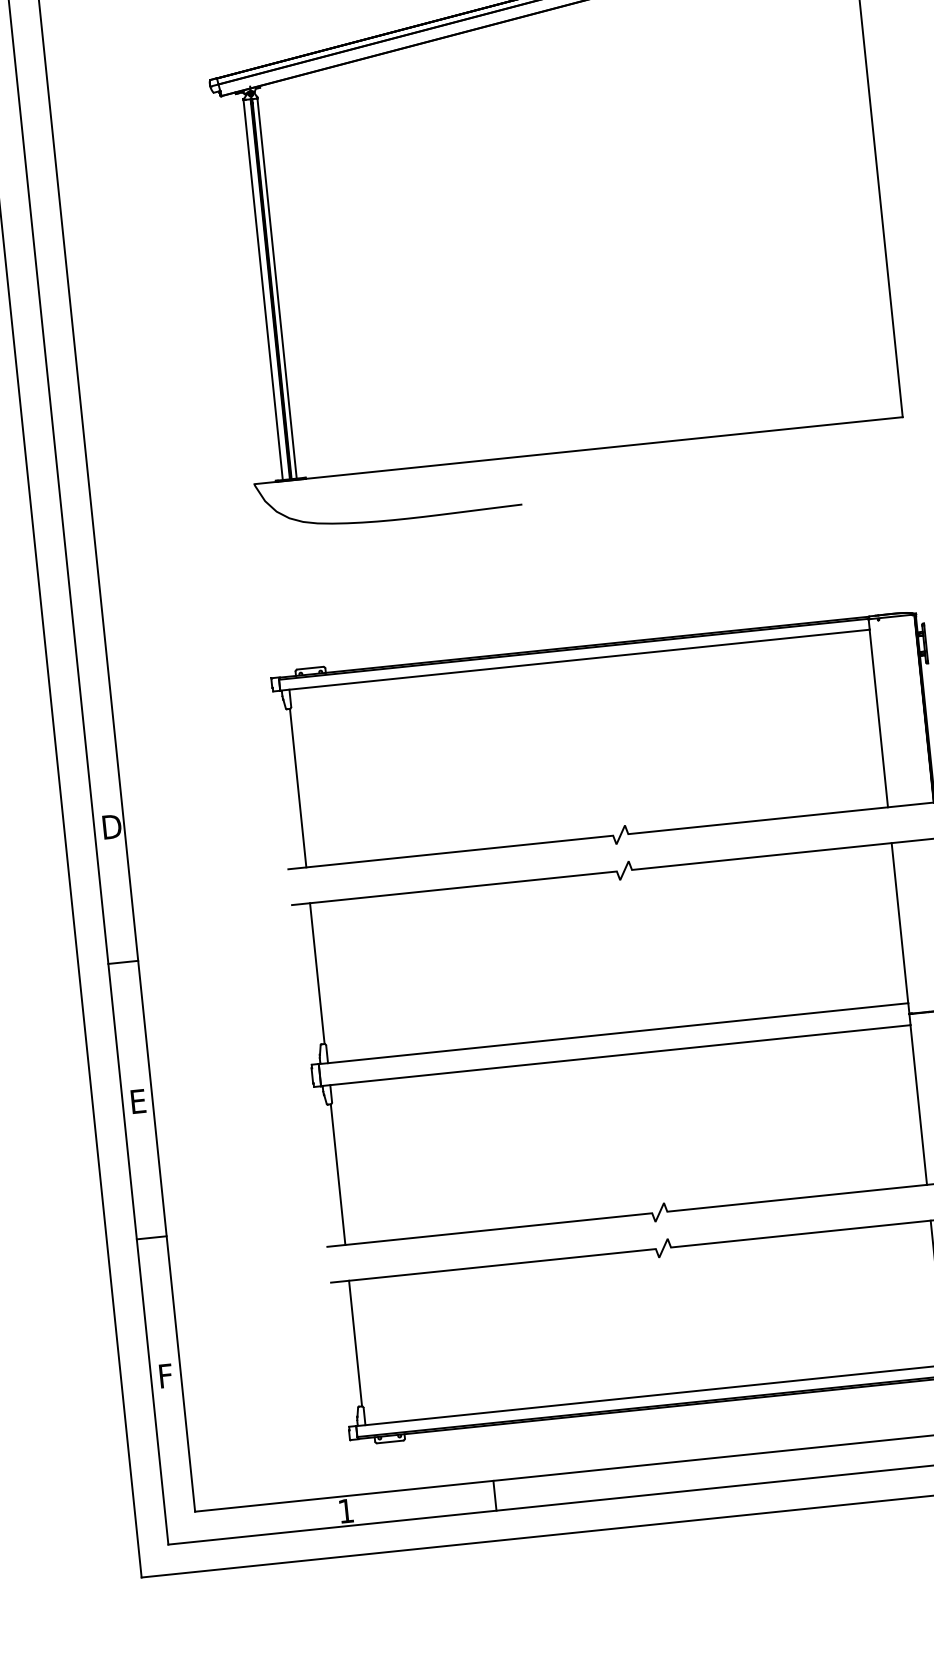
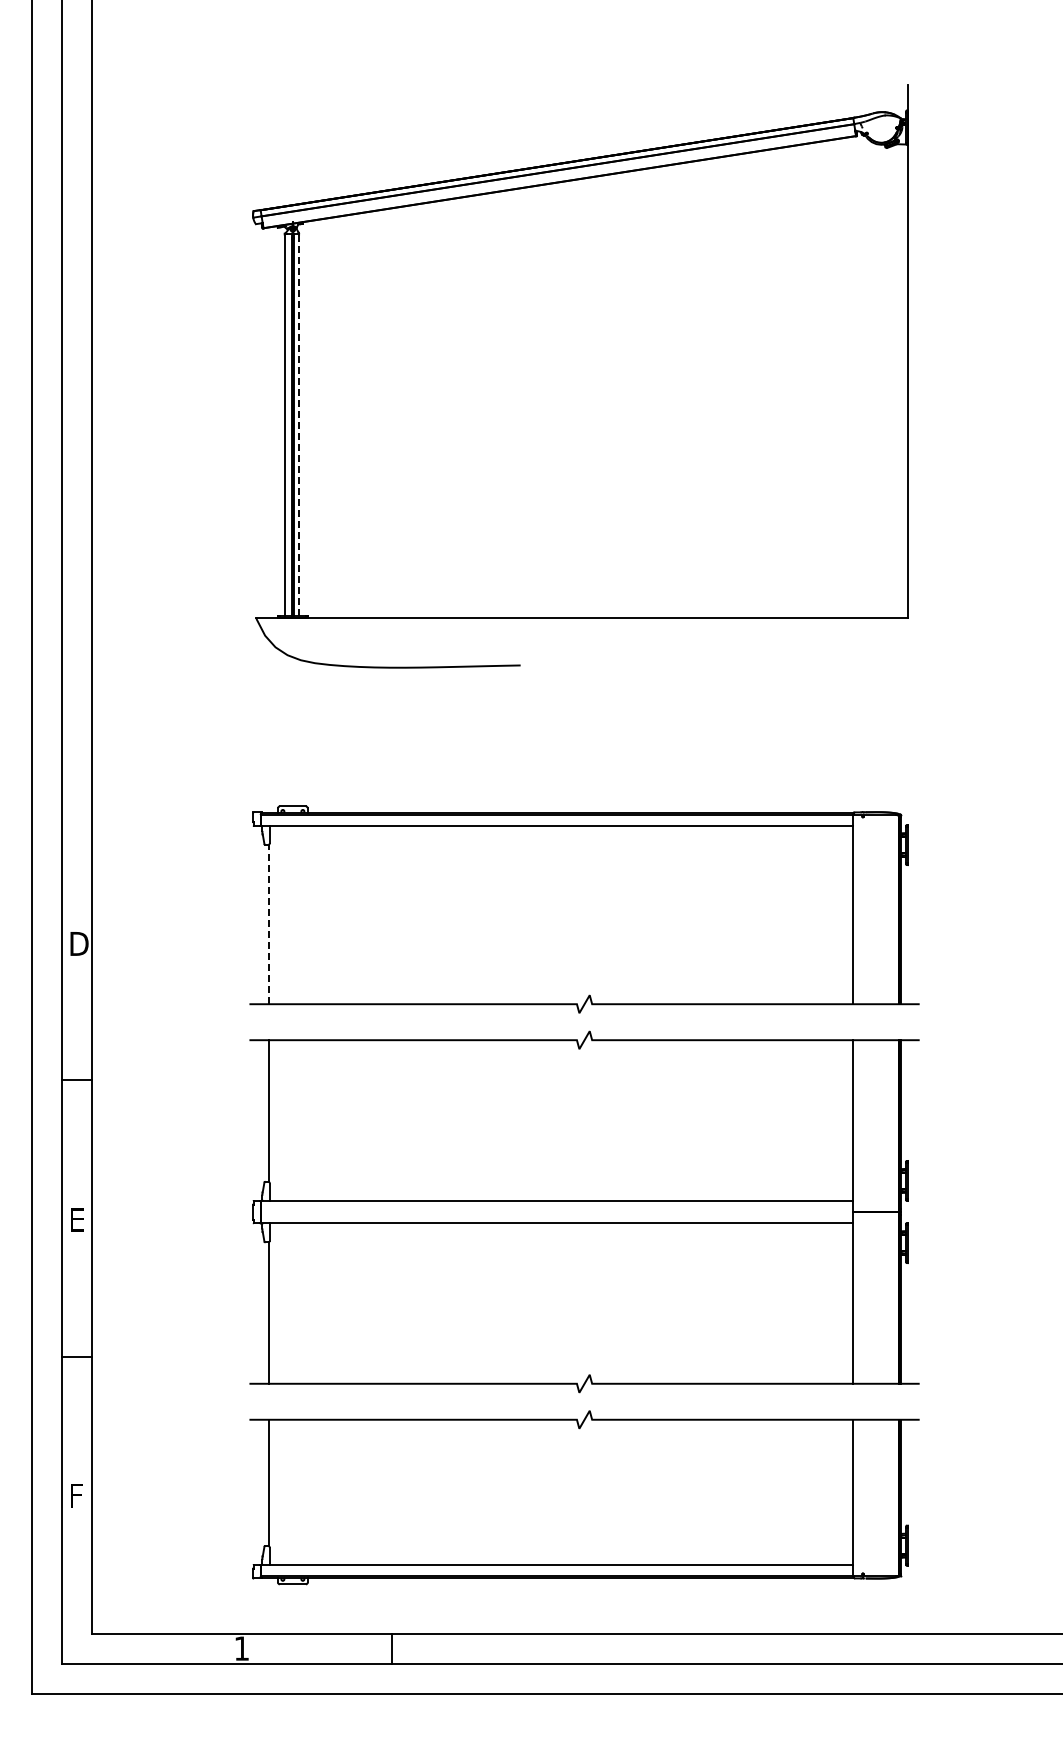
line: (276, 287) -> (298, 424), solid -> dashed
line: (298, 788) -> (268, 924), solid -> dashed

